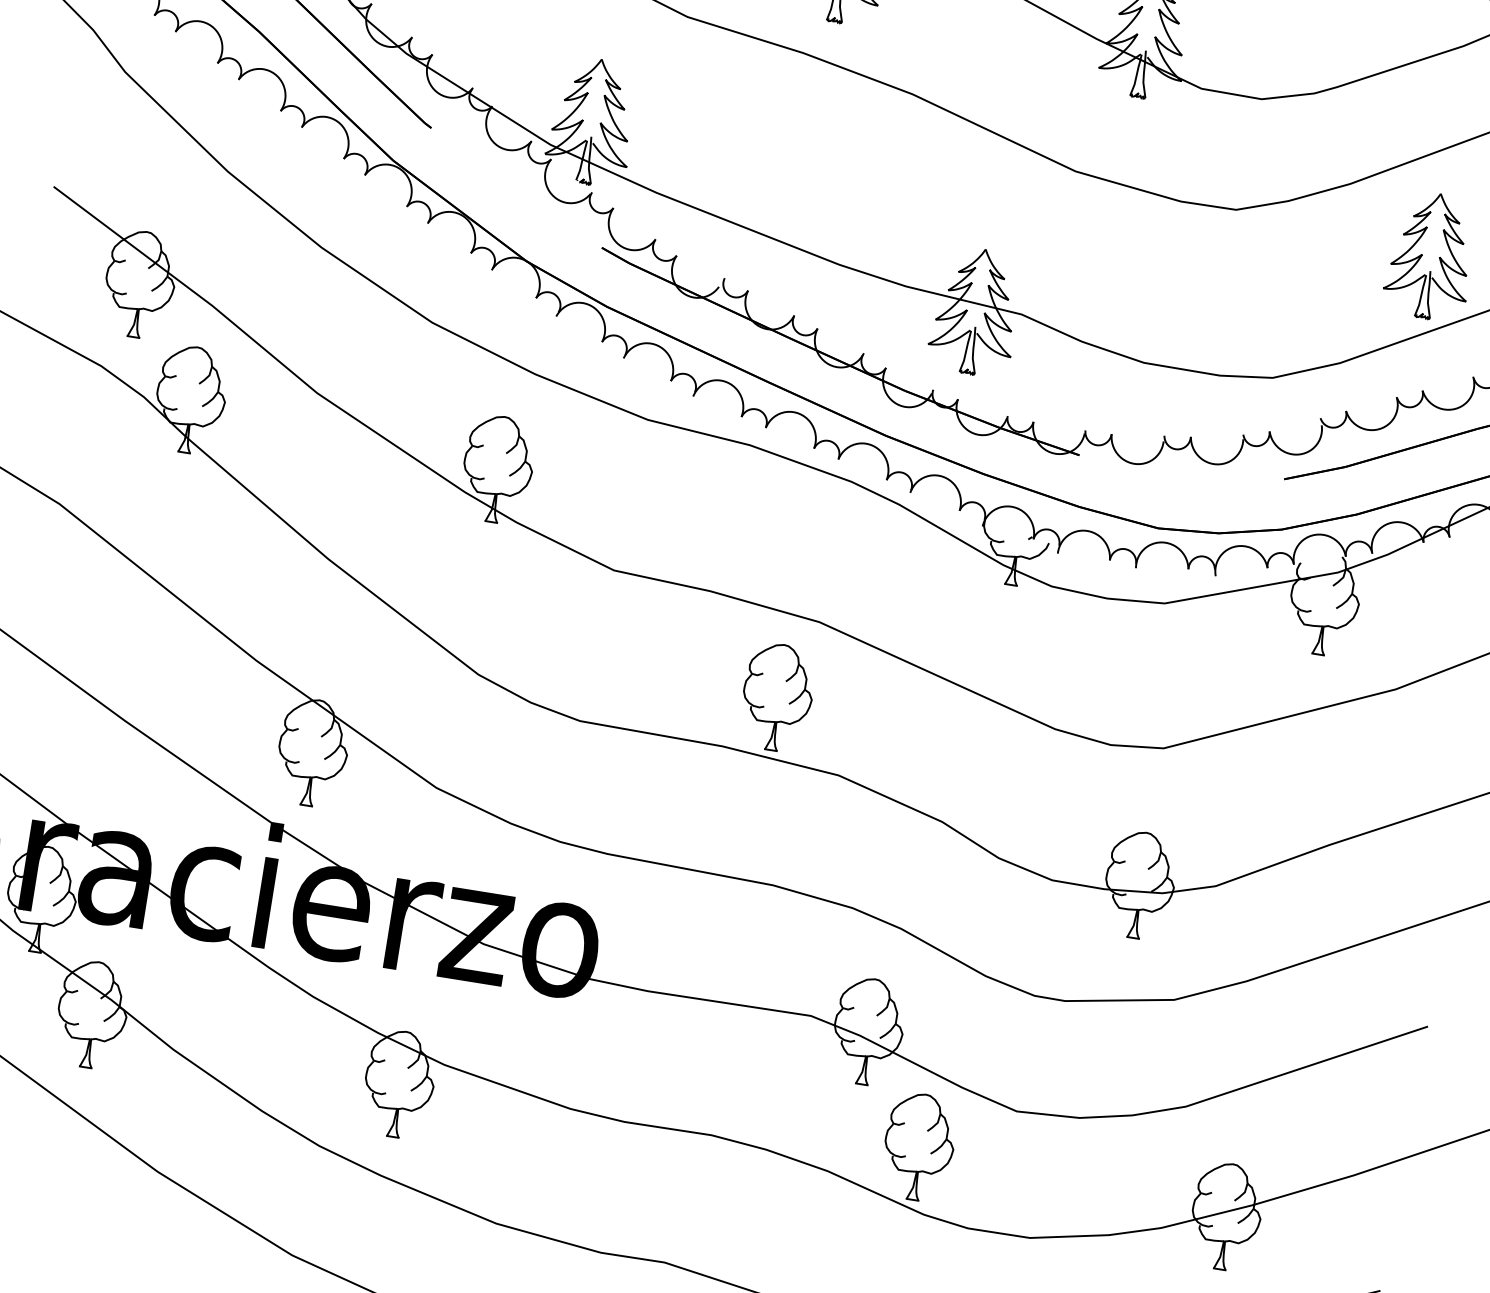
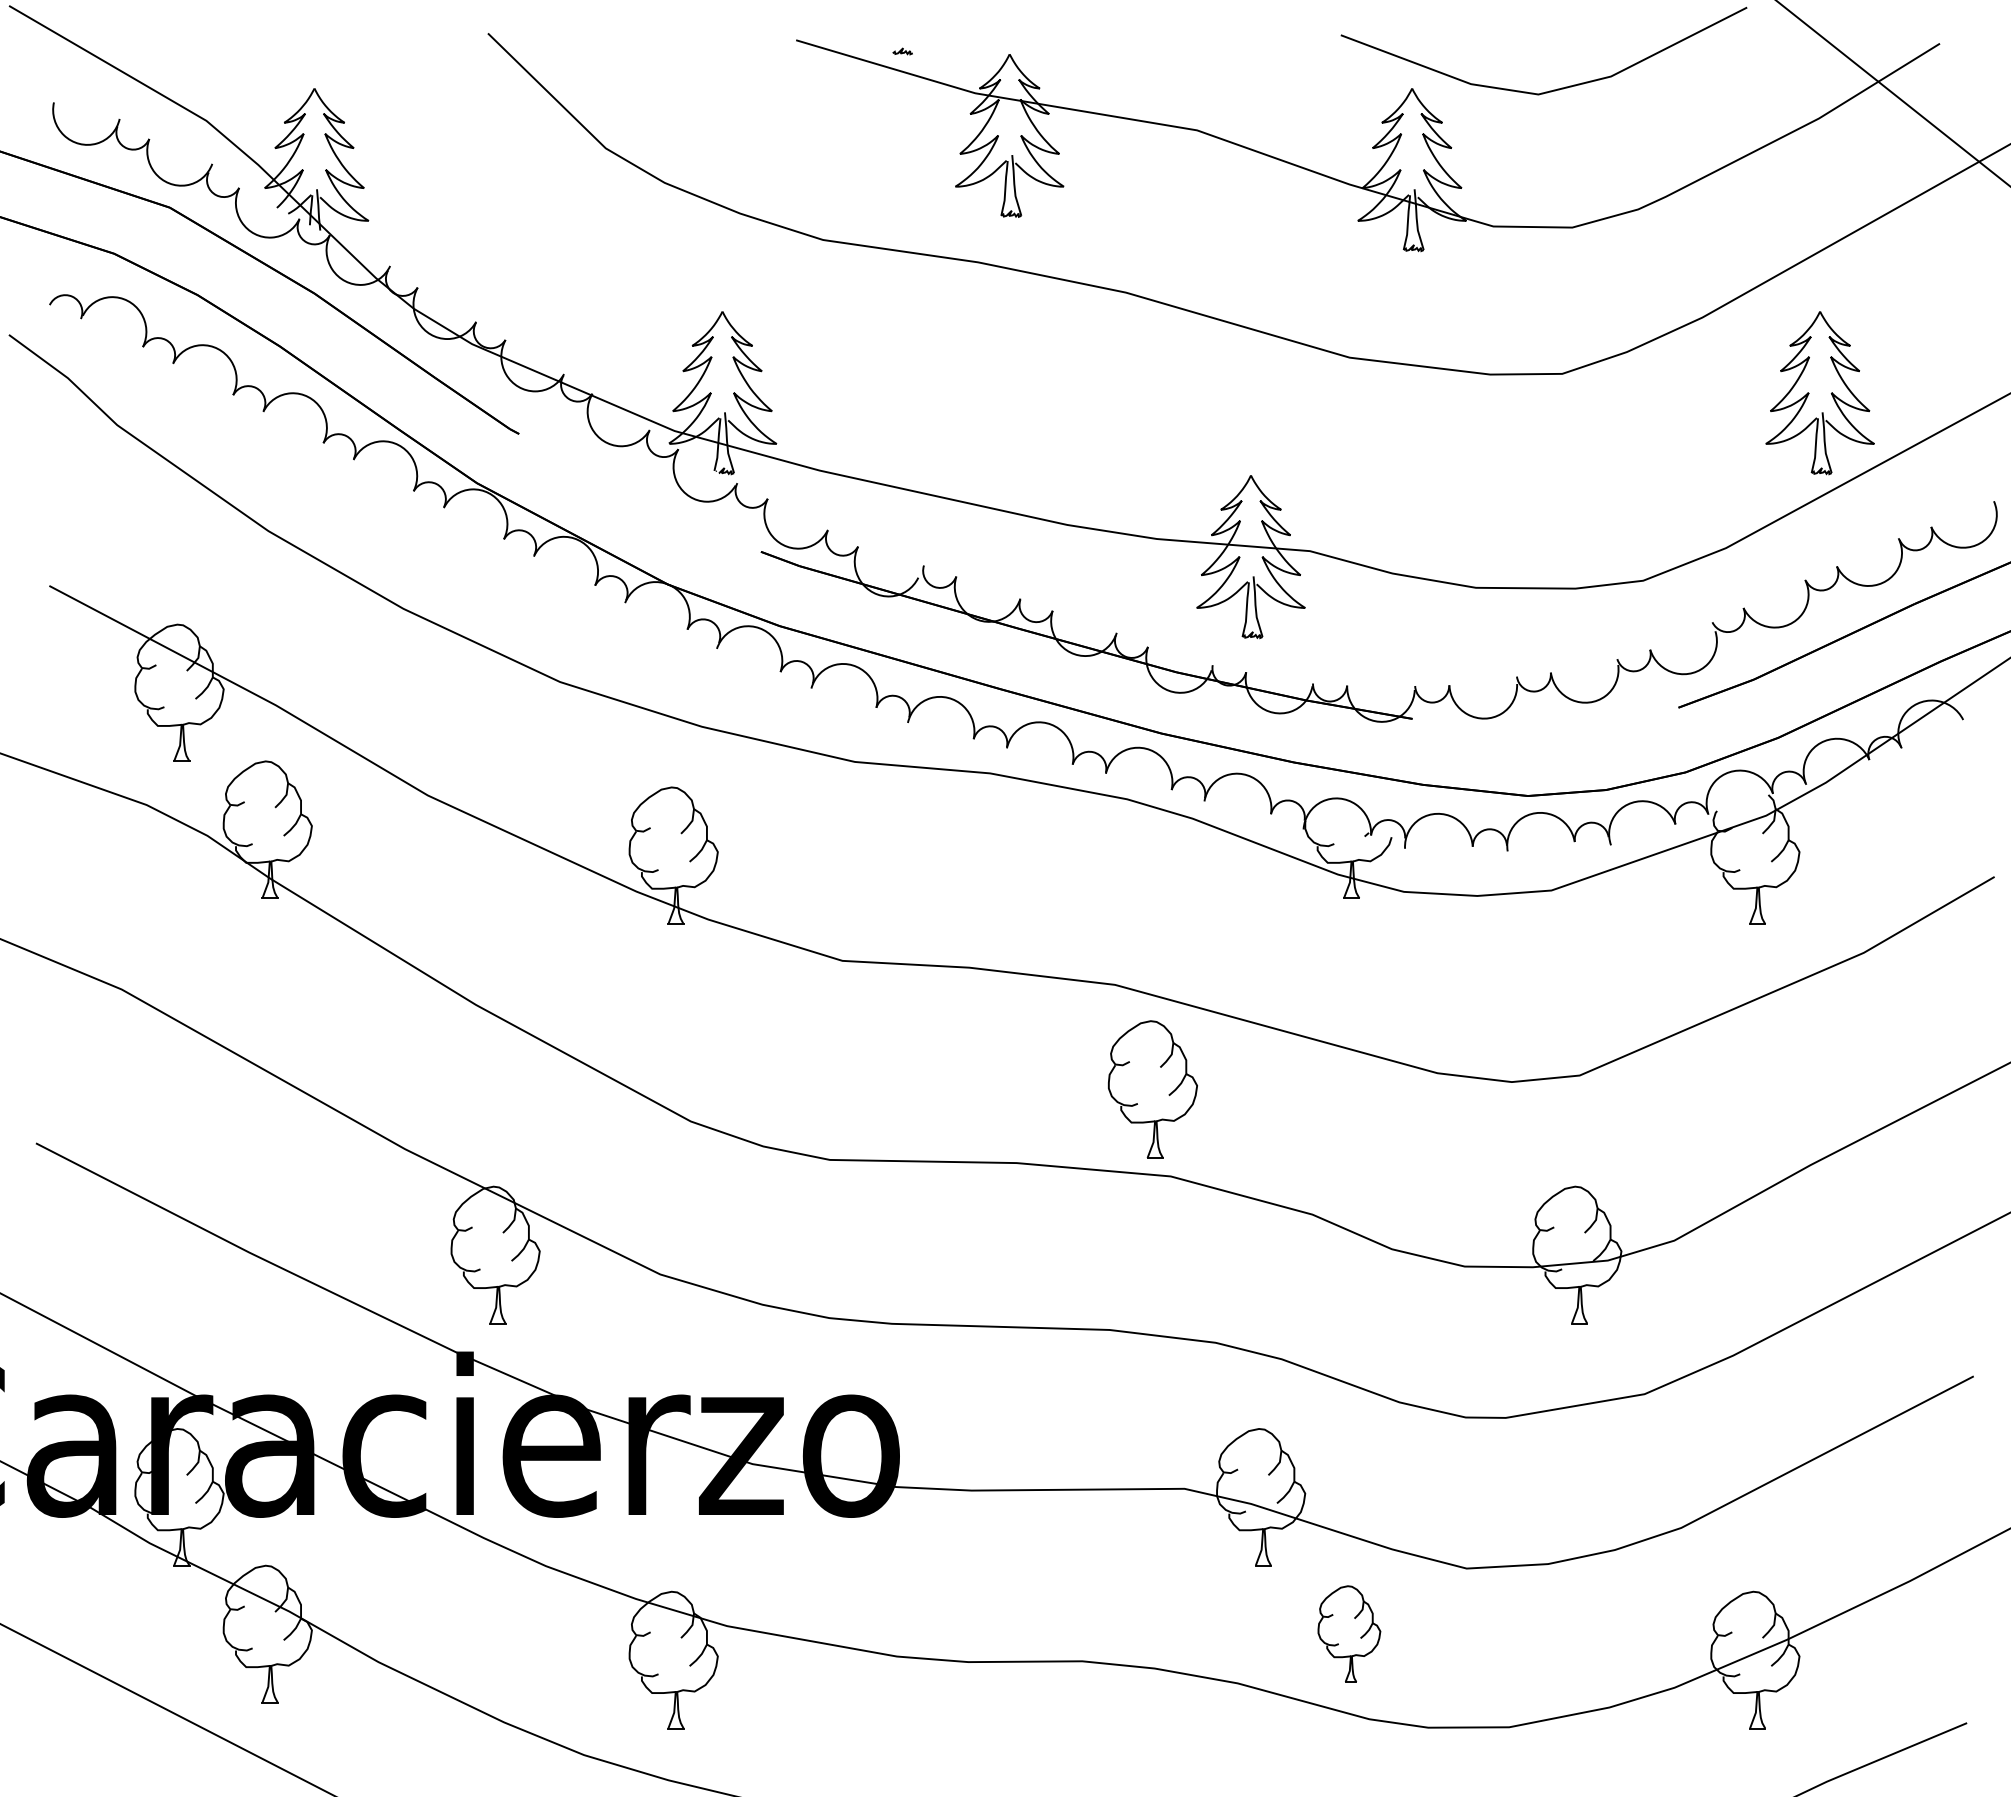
part: (777, 697) -> (1152, 1089), moved
part: (919, 1146) -> (1349, 1633), size x0.7

